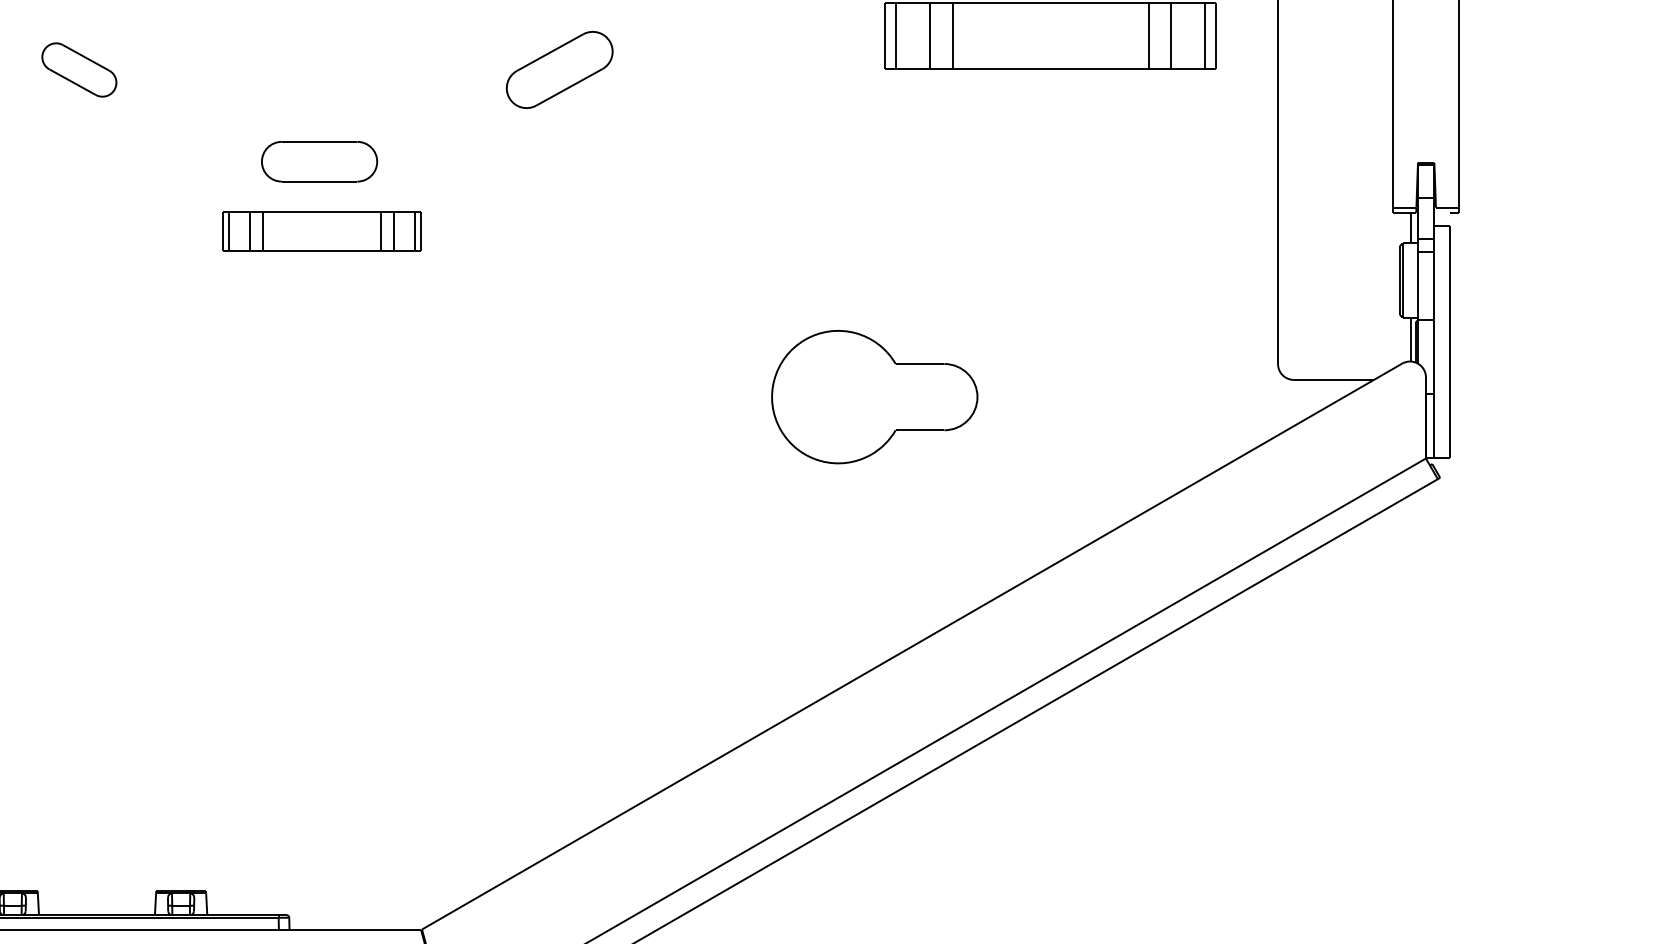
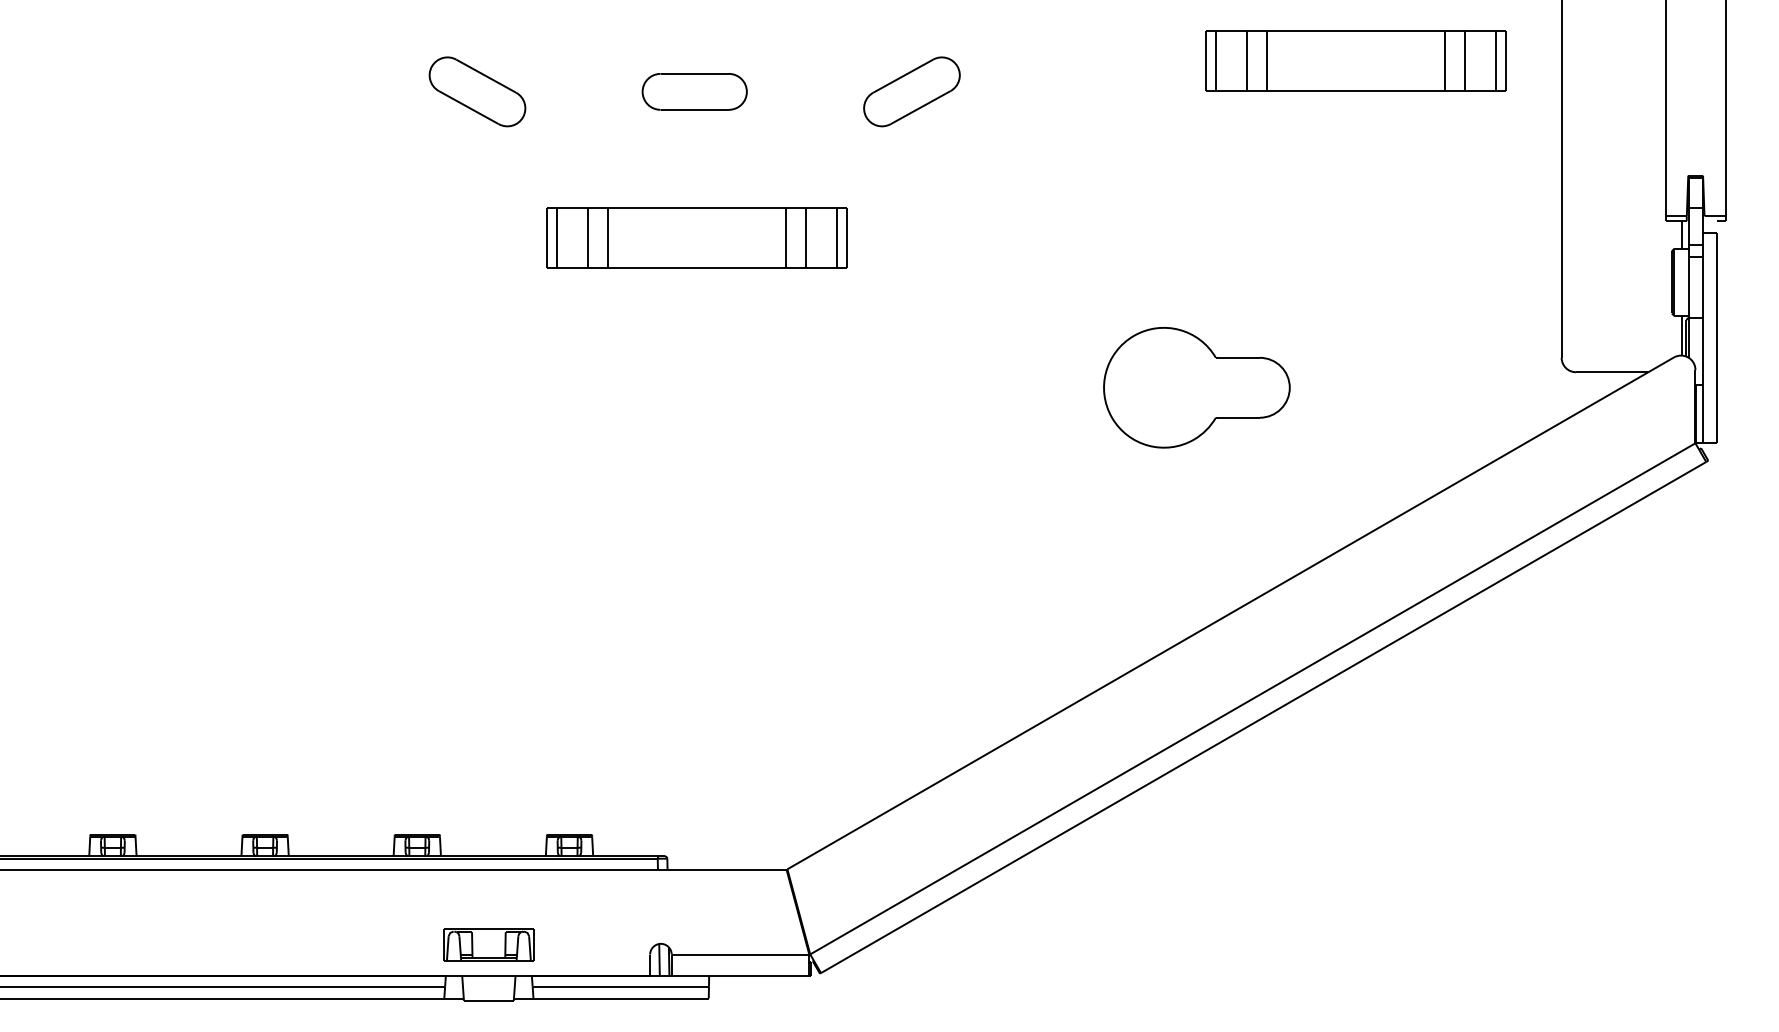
part: (79, 69) -> (477, 91), size x1.43
part: (319, 161) -> (694, 91), moved
part: (321, 230) -> (696, 237), size x1.67

